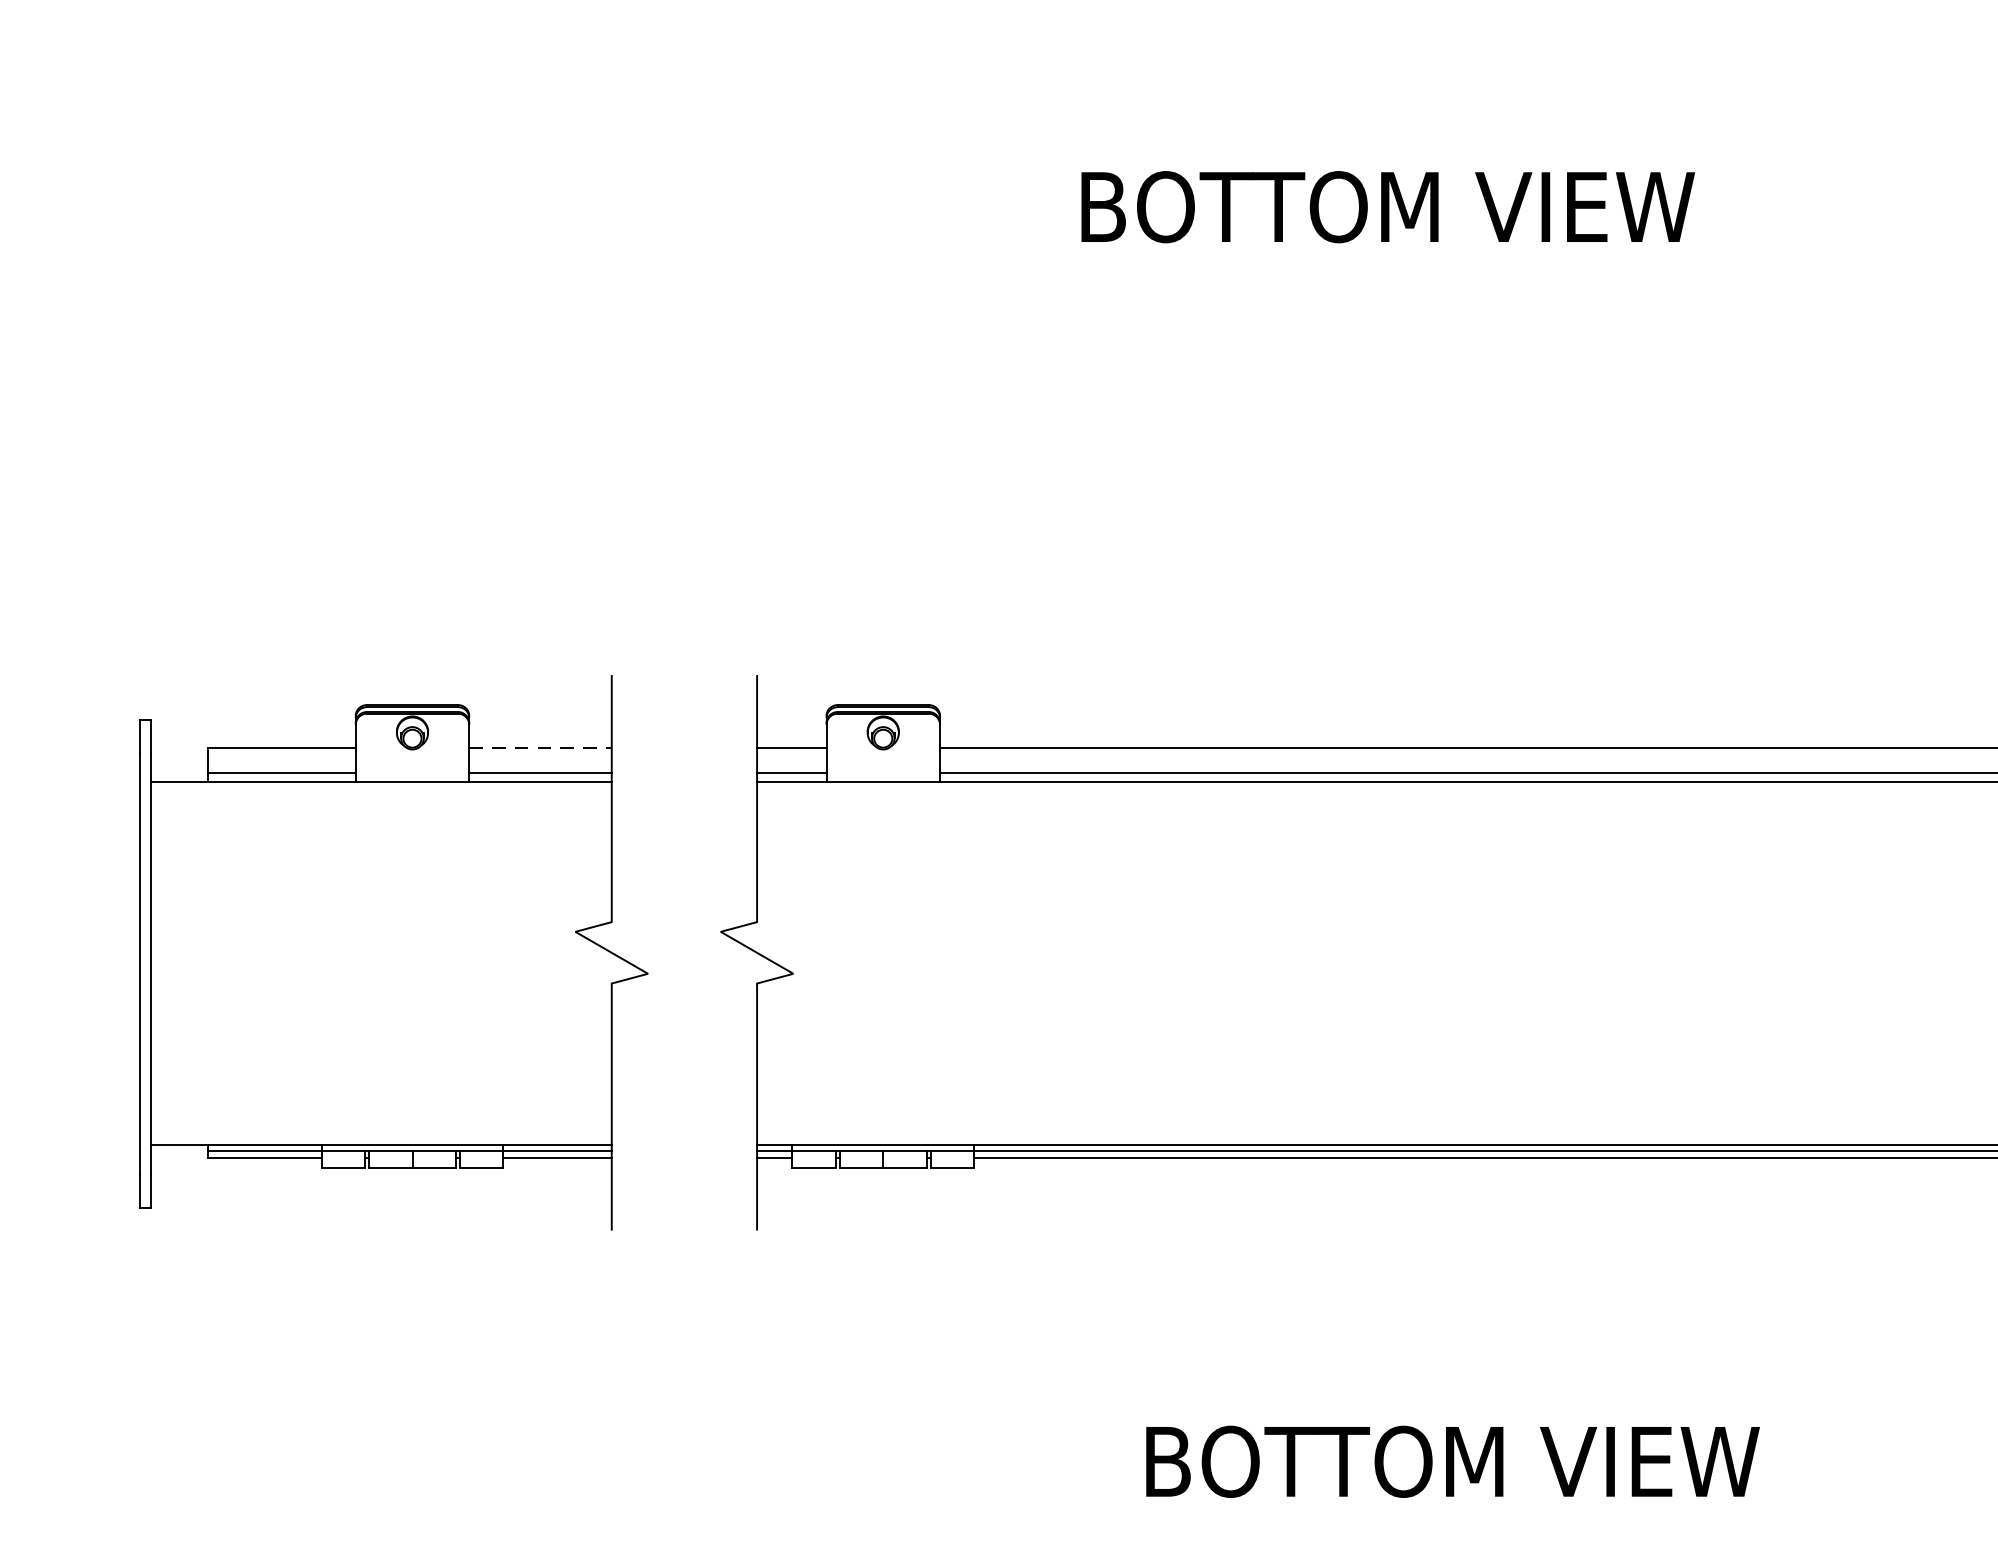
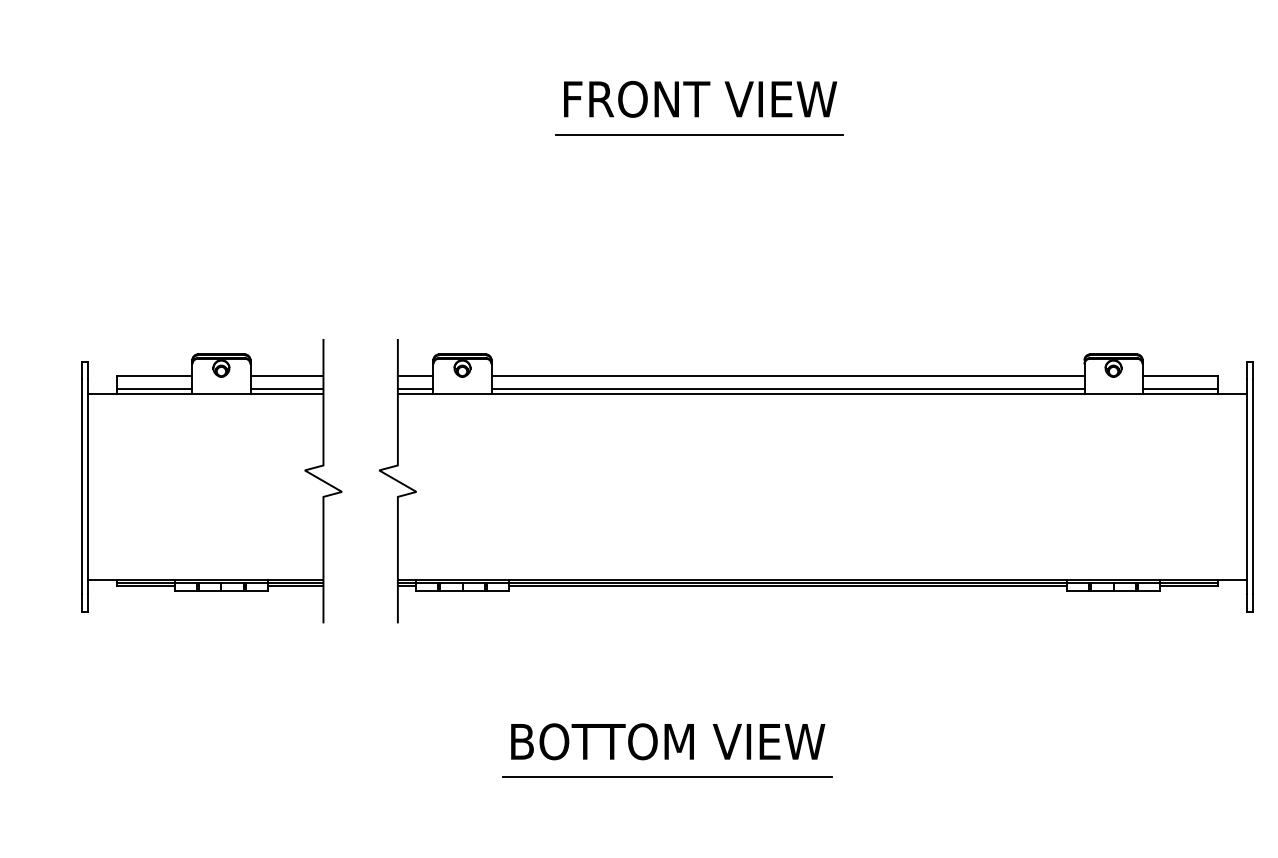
text: (1393, 205) -> (723, 98), BOTTOM VIEW -> FRONT VIEW
line: (1346, 275) -> (699, 134), added
line: (541, 748) -> (287, 376), dashed -> solid
text: (1453, 1461) -> (668, 741), moved
line: (1283, 1531) -> (667, 777), added

